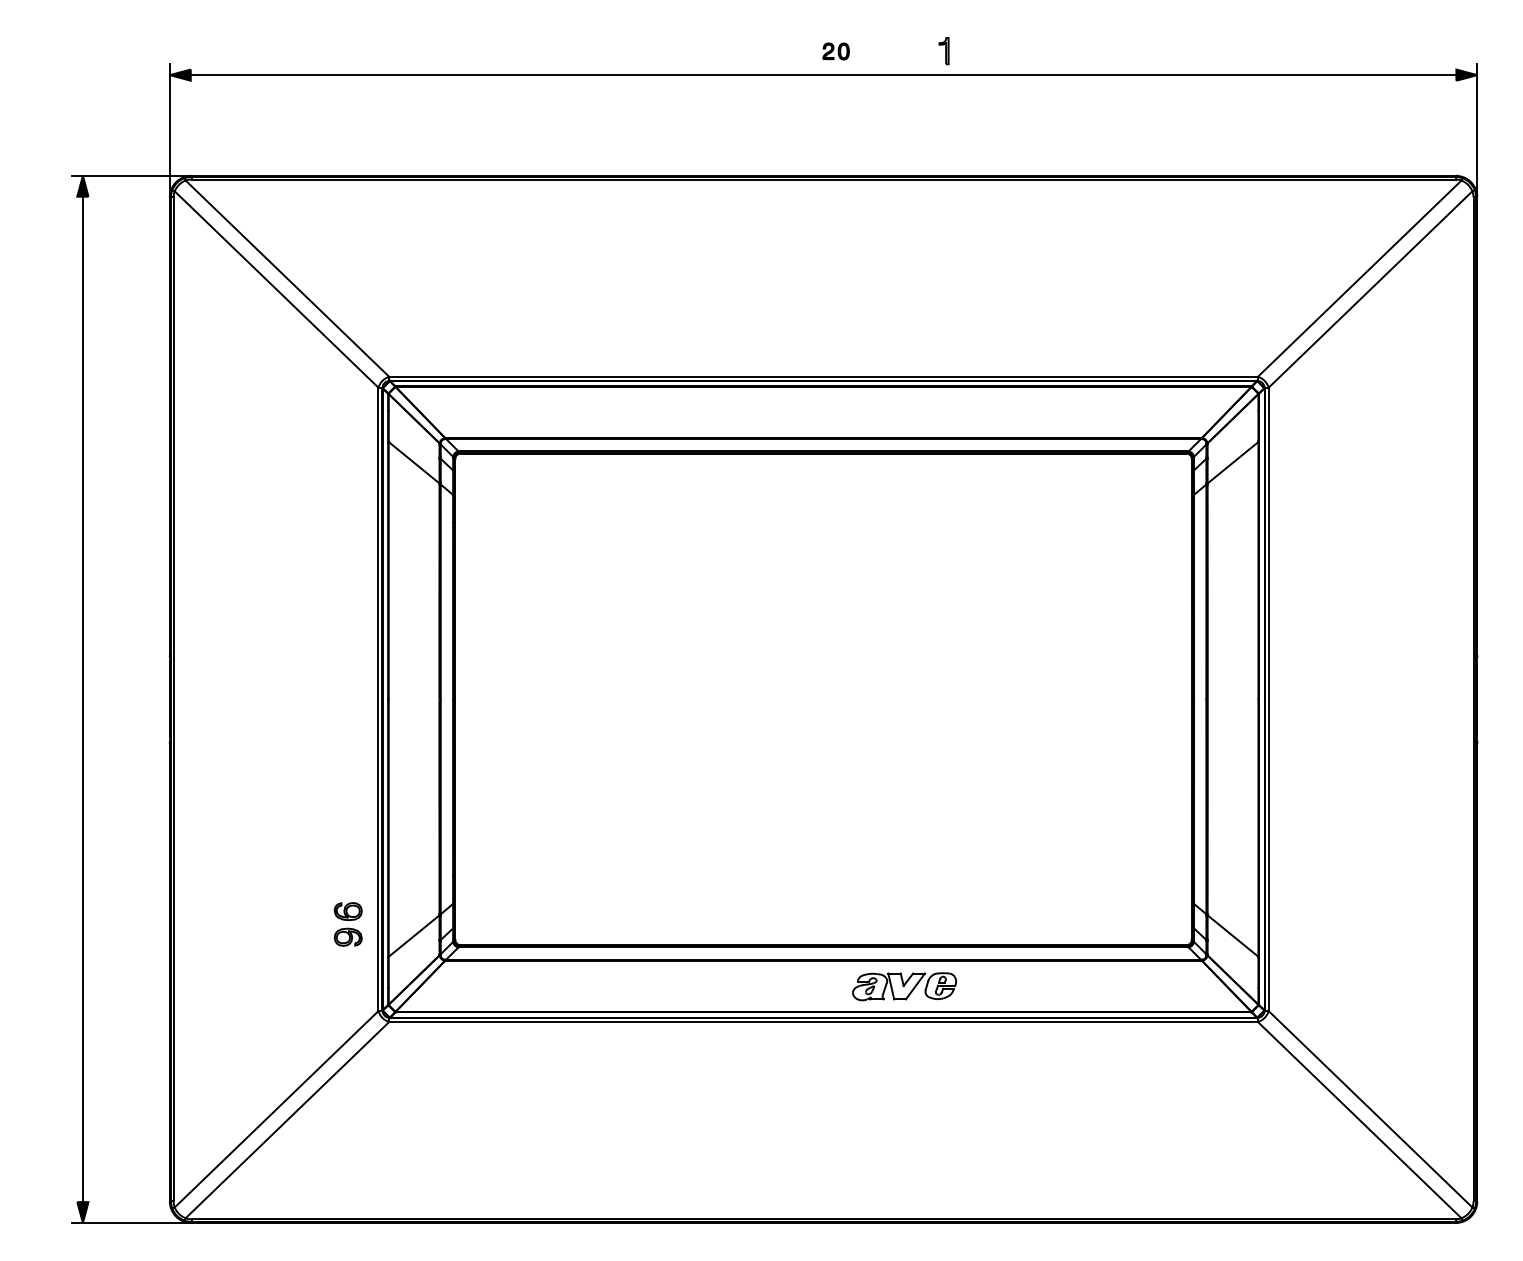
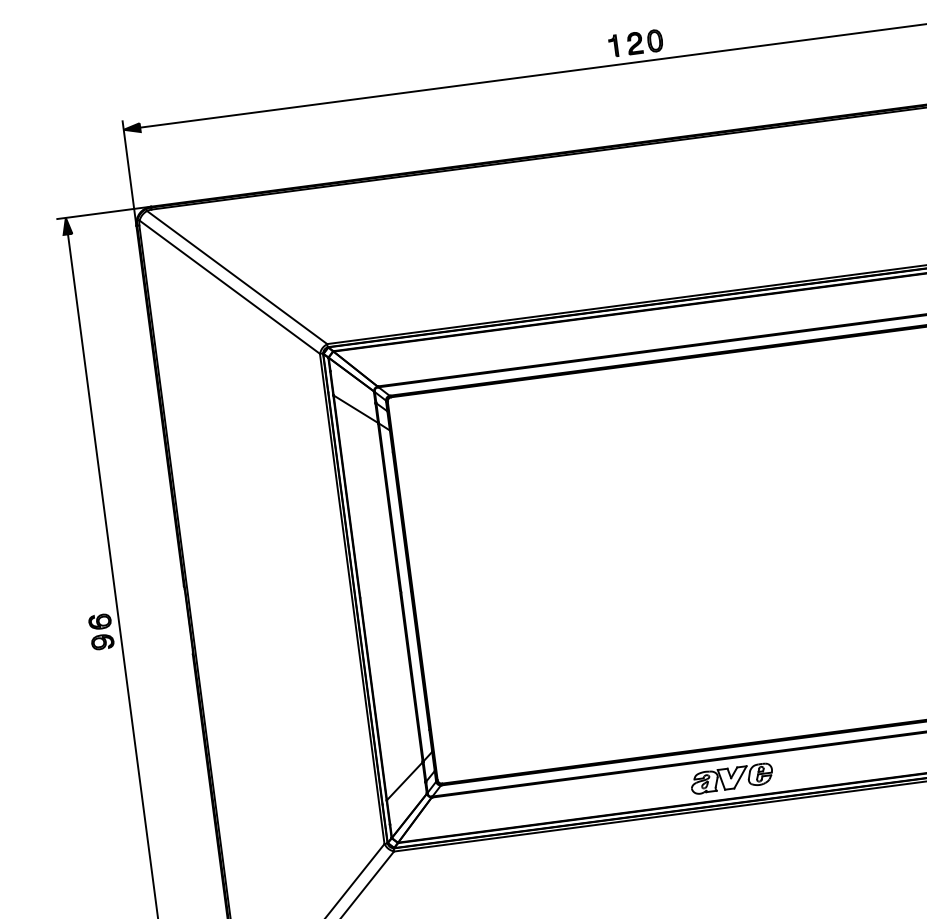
part: (835, 51) -> (644, 42), size x1.67
part: (943, 51) -> (613, 46), moved
part: (347, 924) -> (100, 632), moved
part: (904, 986) -> (731, 778), moved

